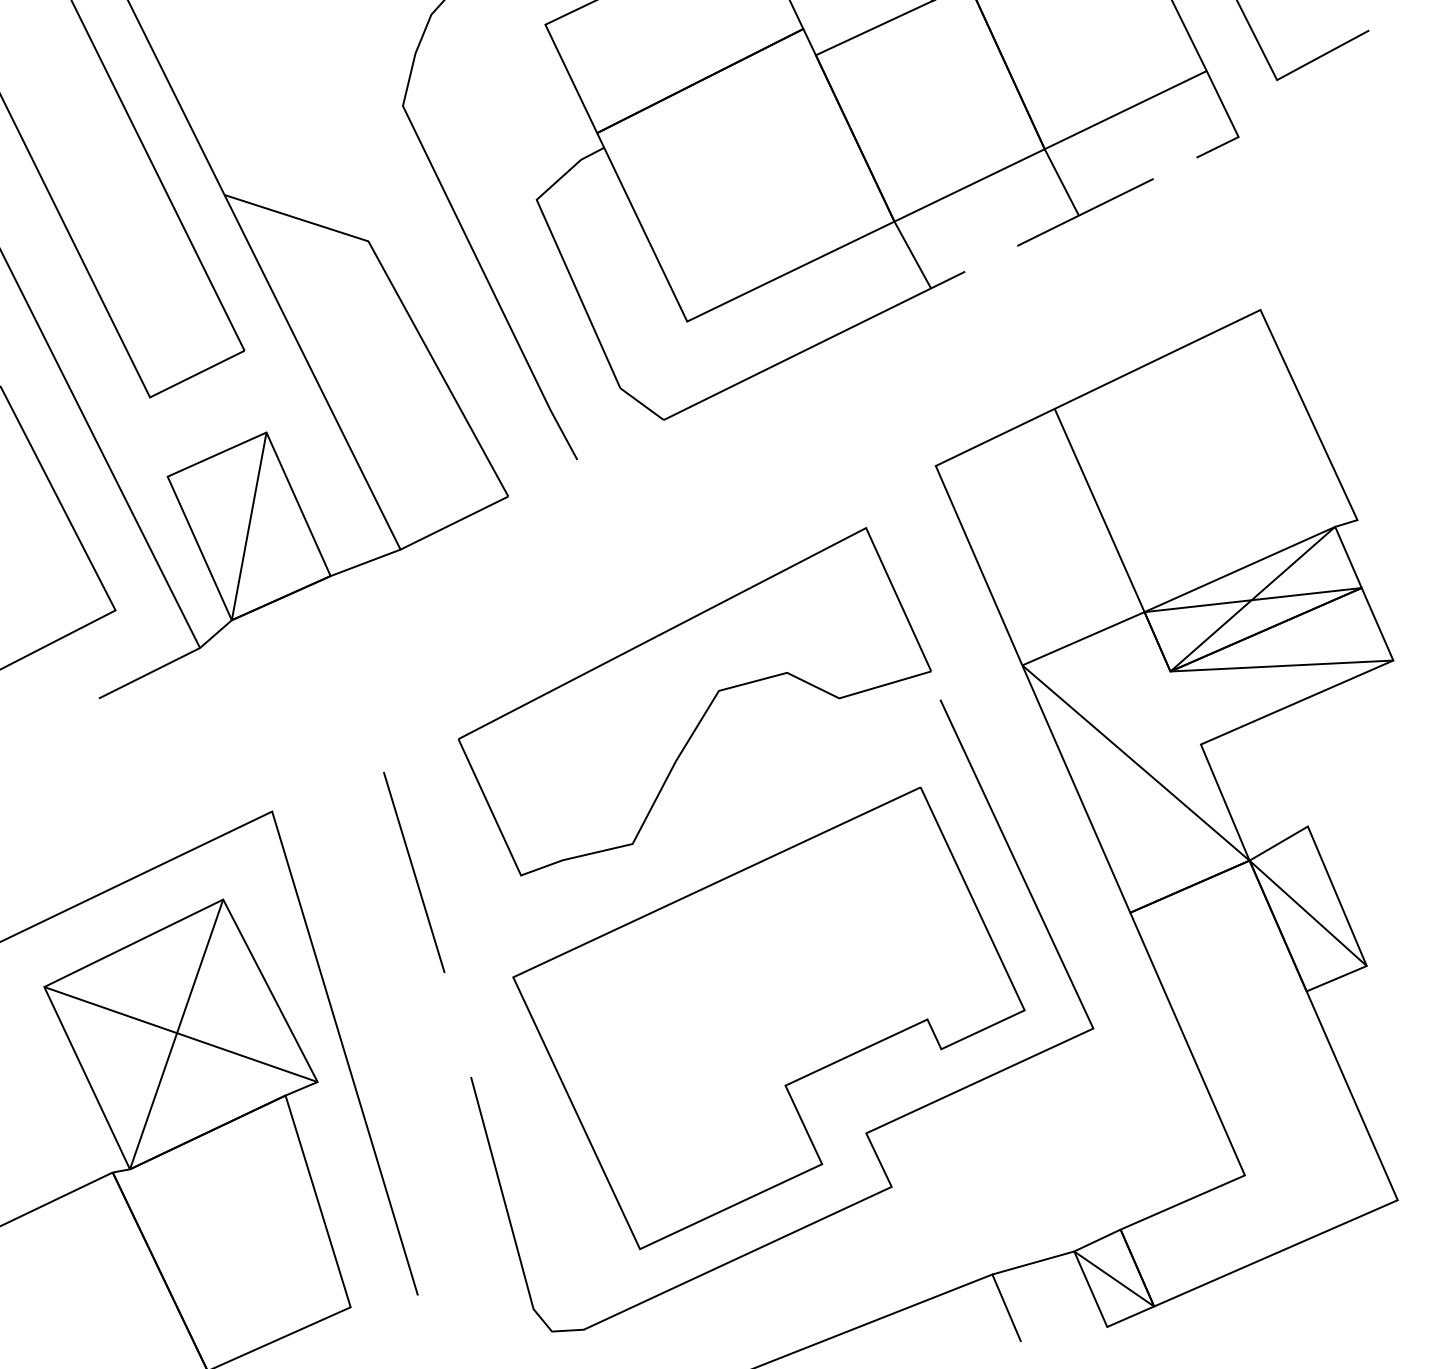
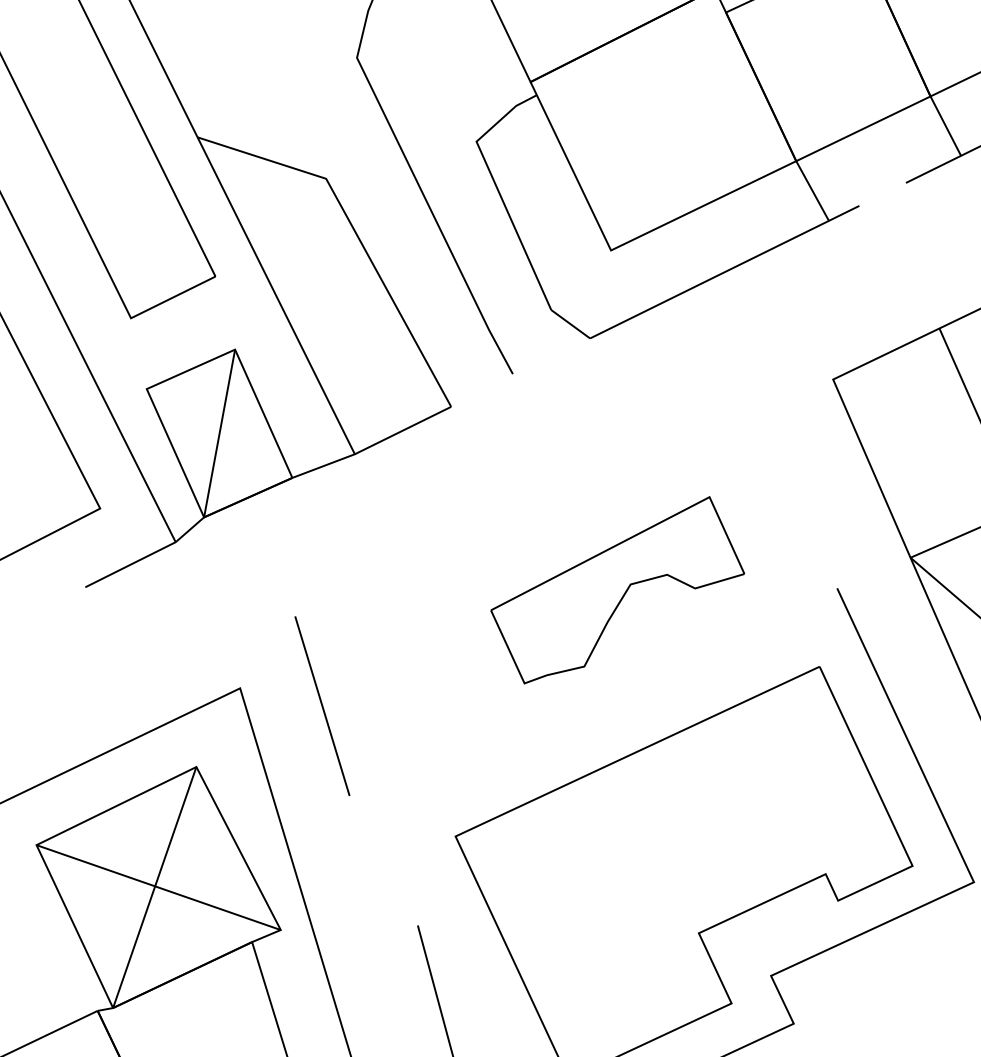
part: (694, 701) -> (617, 589), size x0.6
line: (414, 872) -> (322, 706), moved

